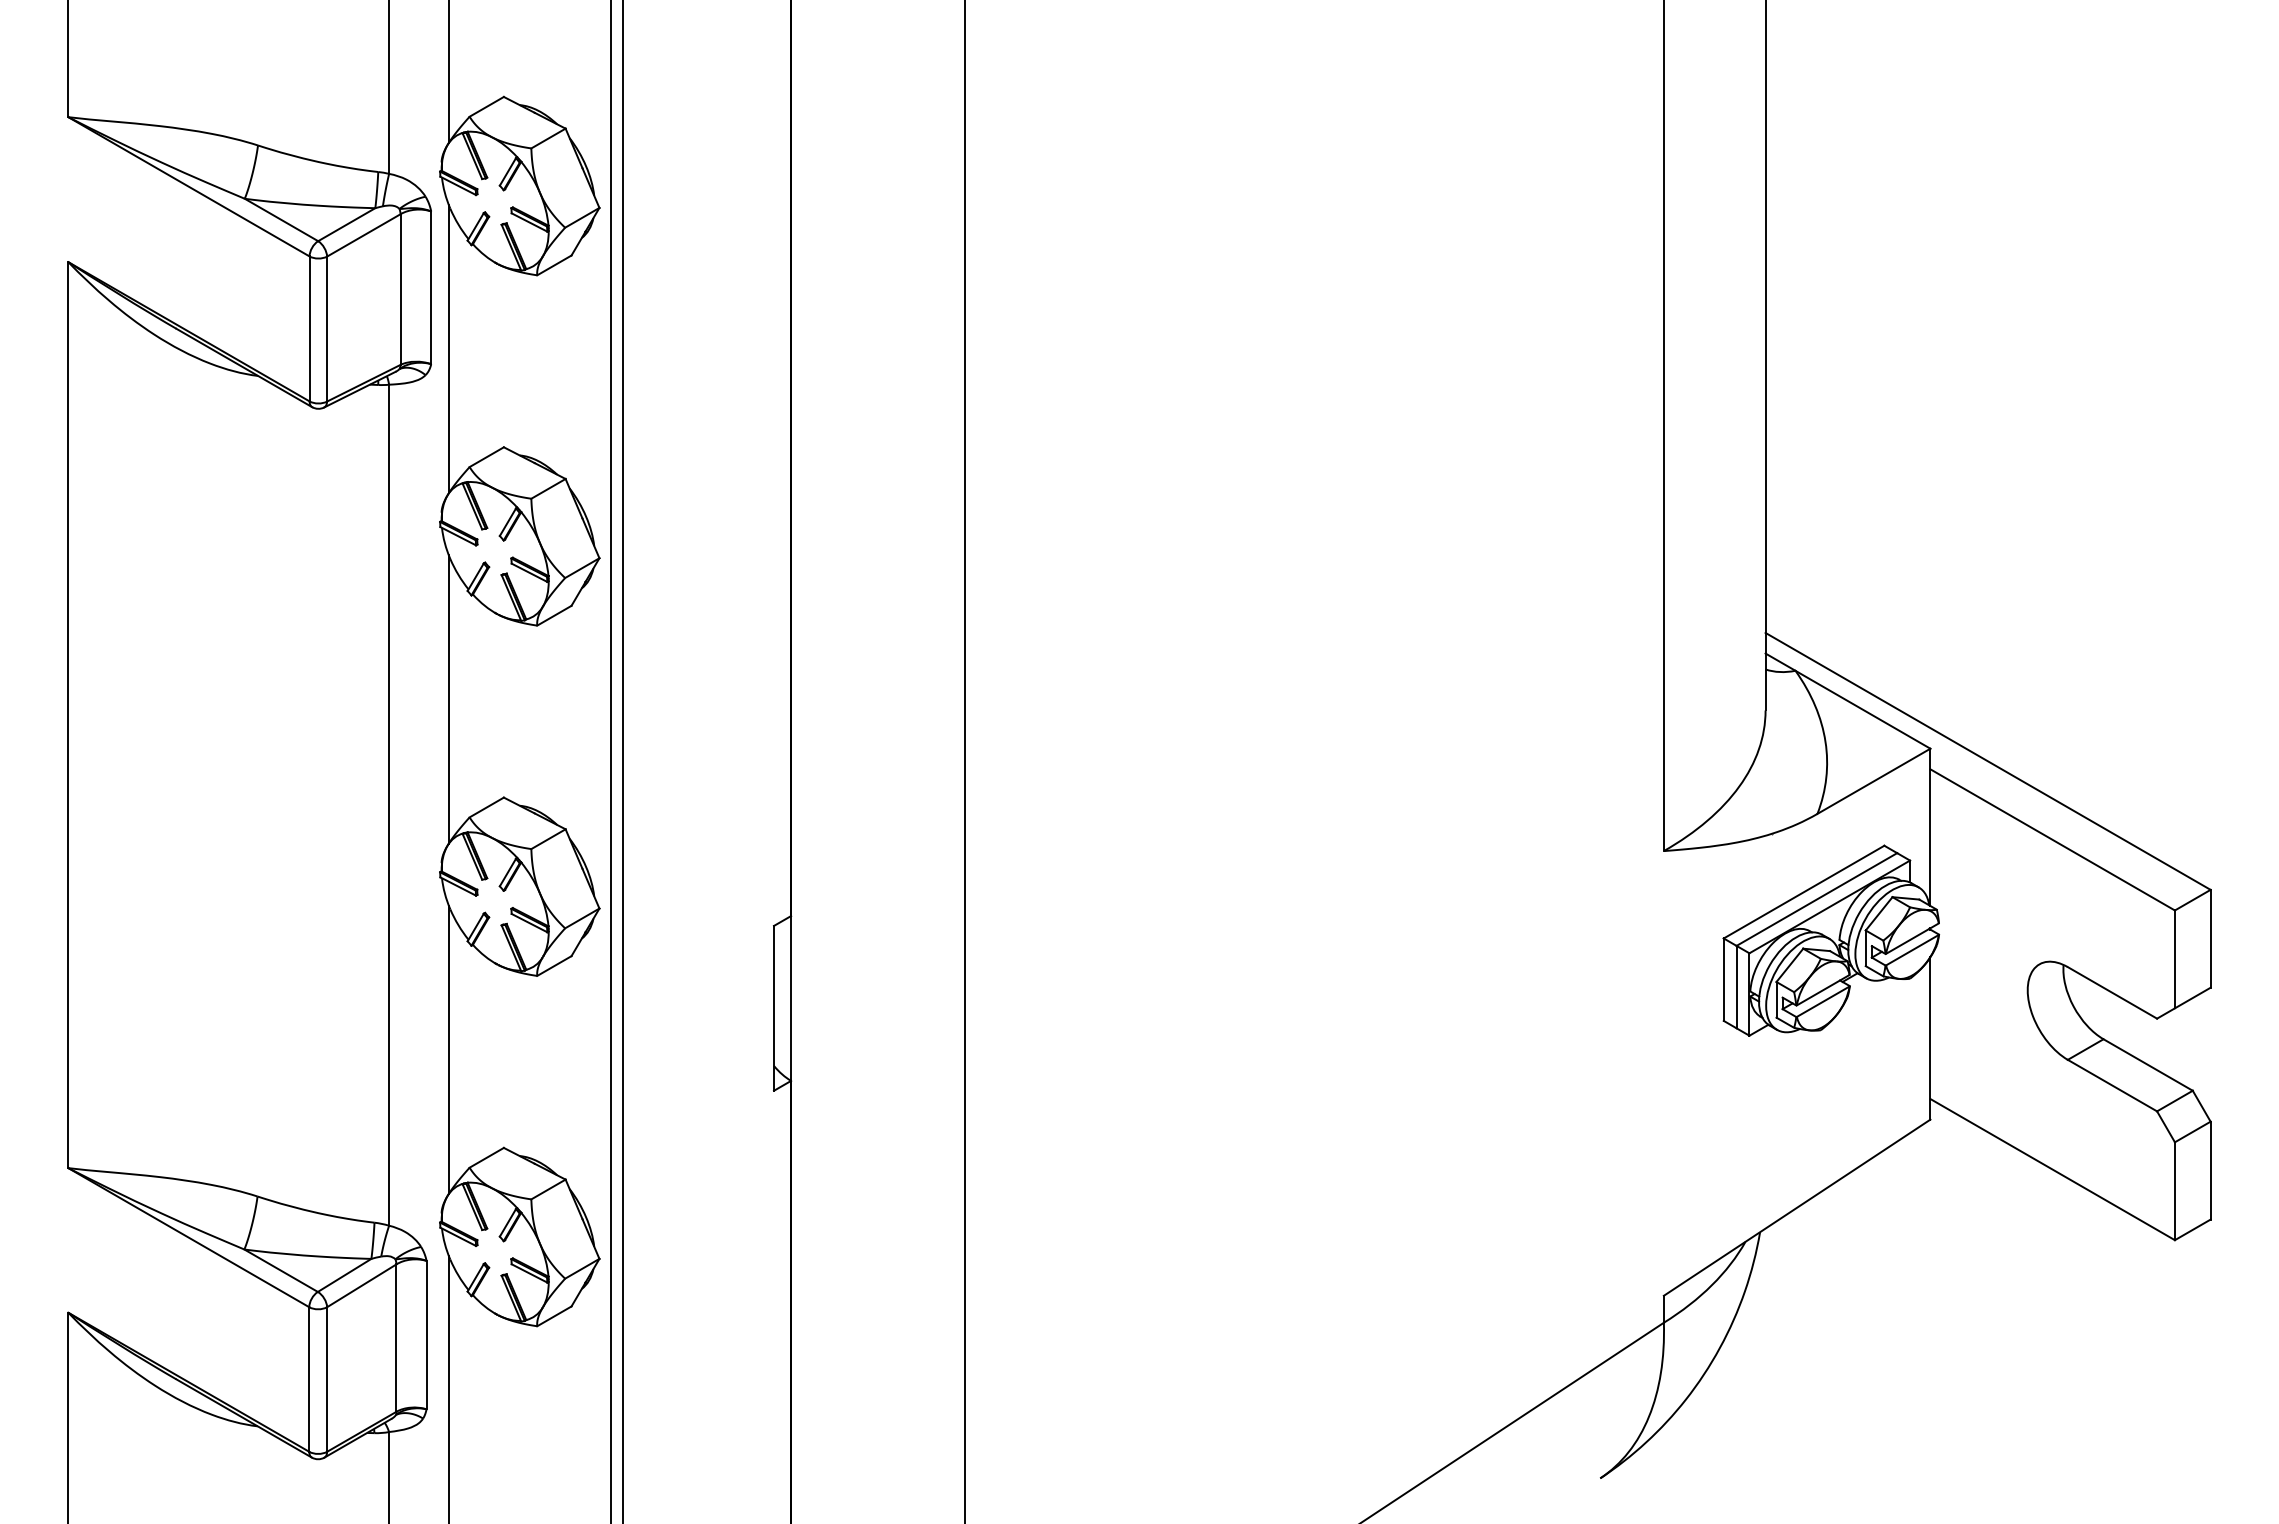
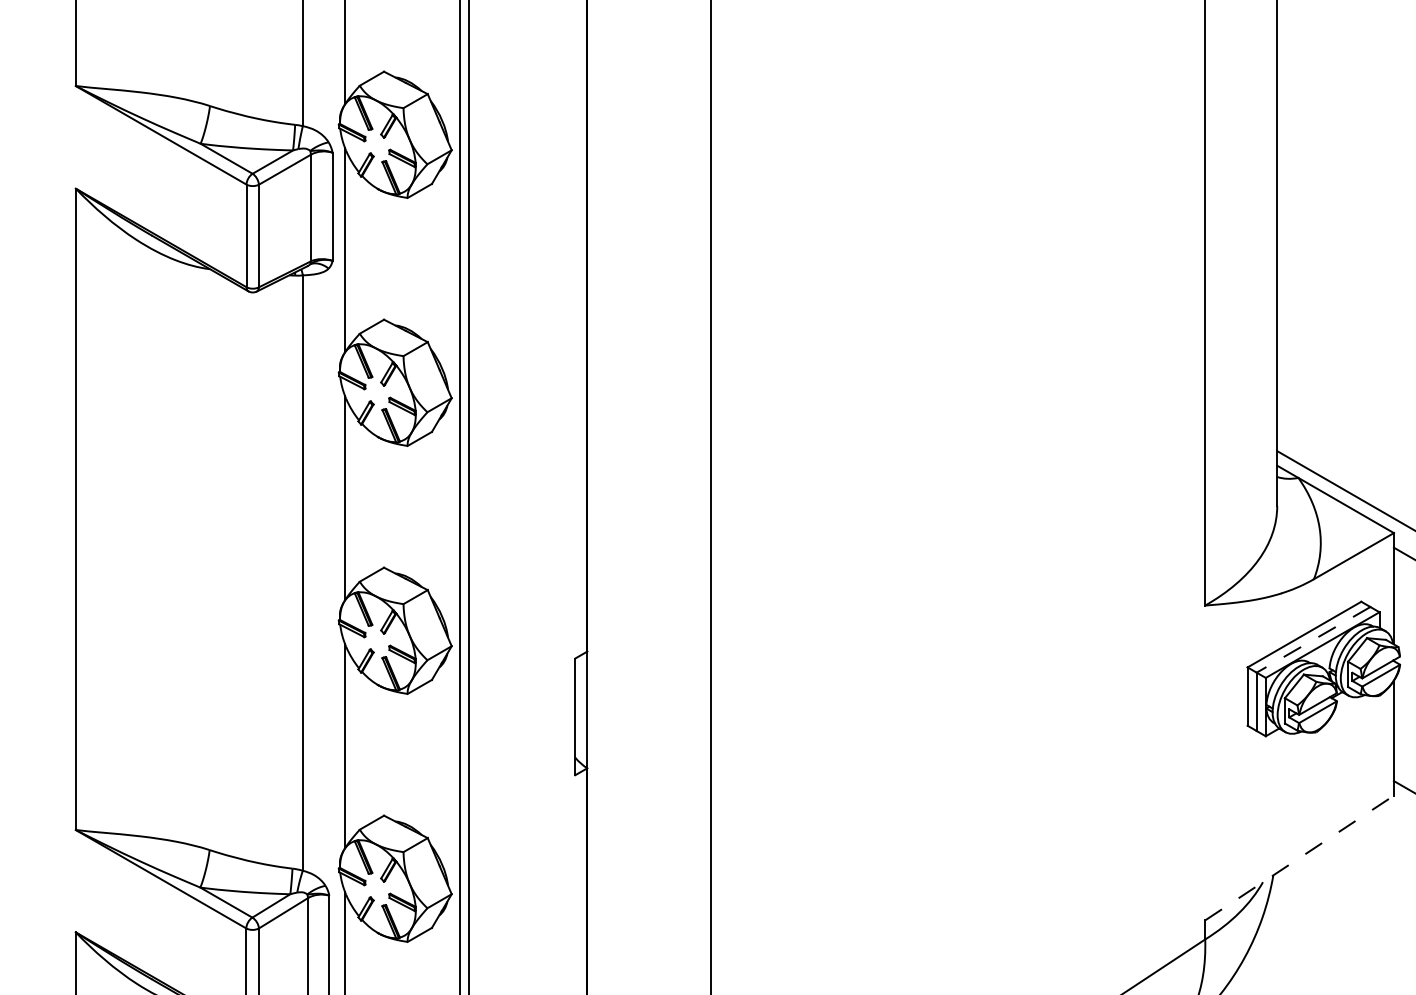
line: (1816, 899) -> (1313, 639), solid -> dashed
line: (1797, 1207) -> (1299, 857), solid -> dashed

